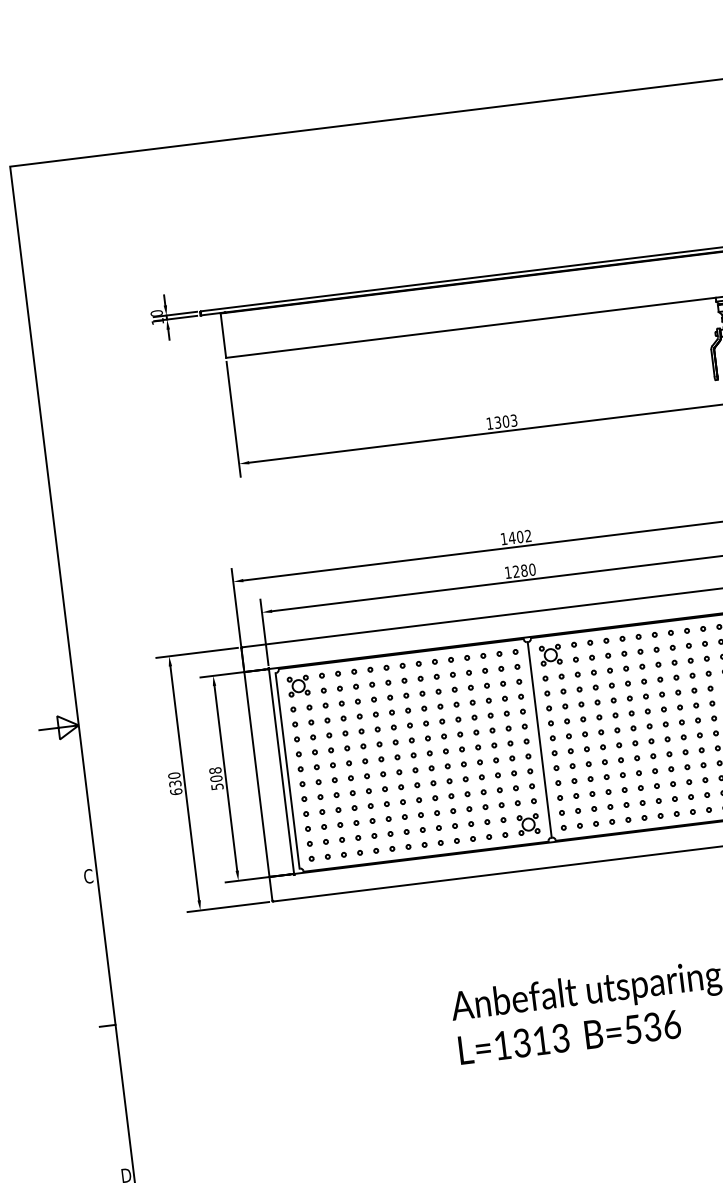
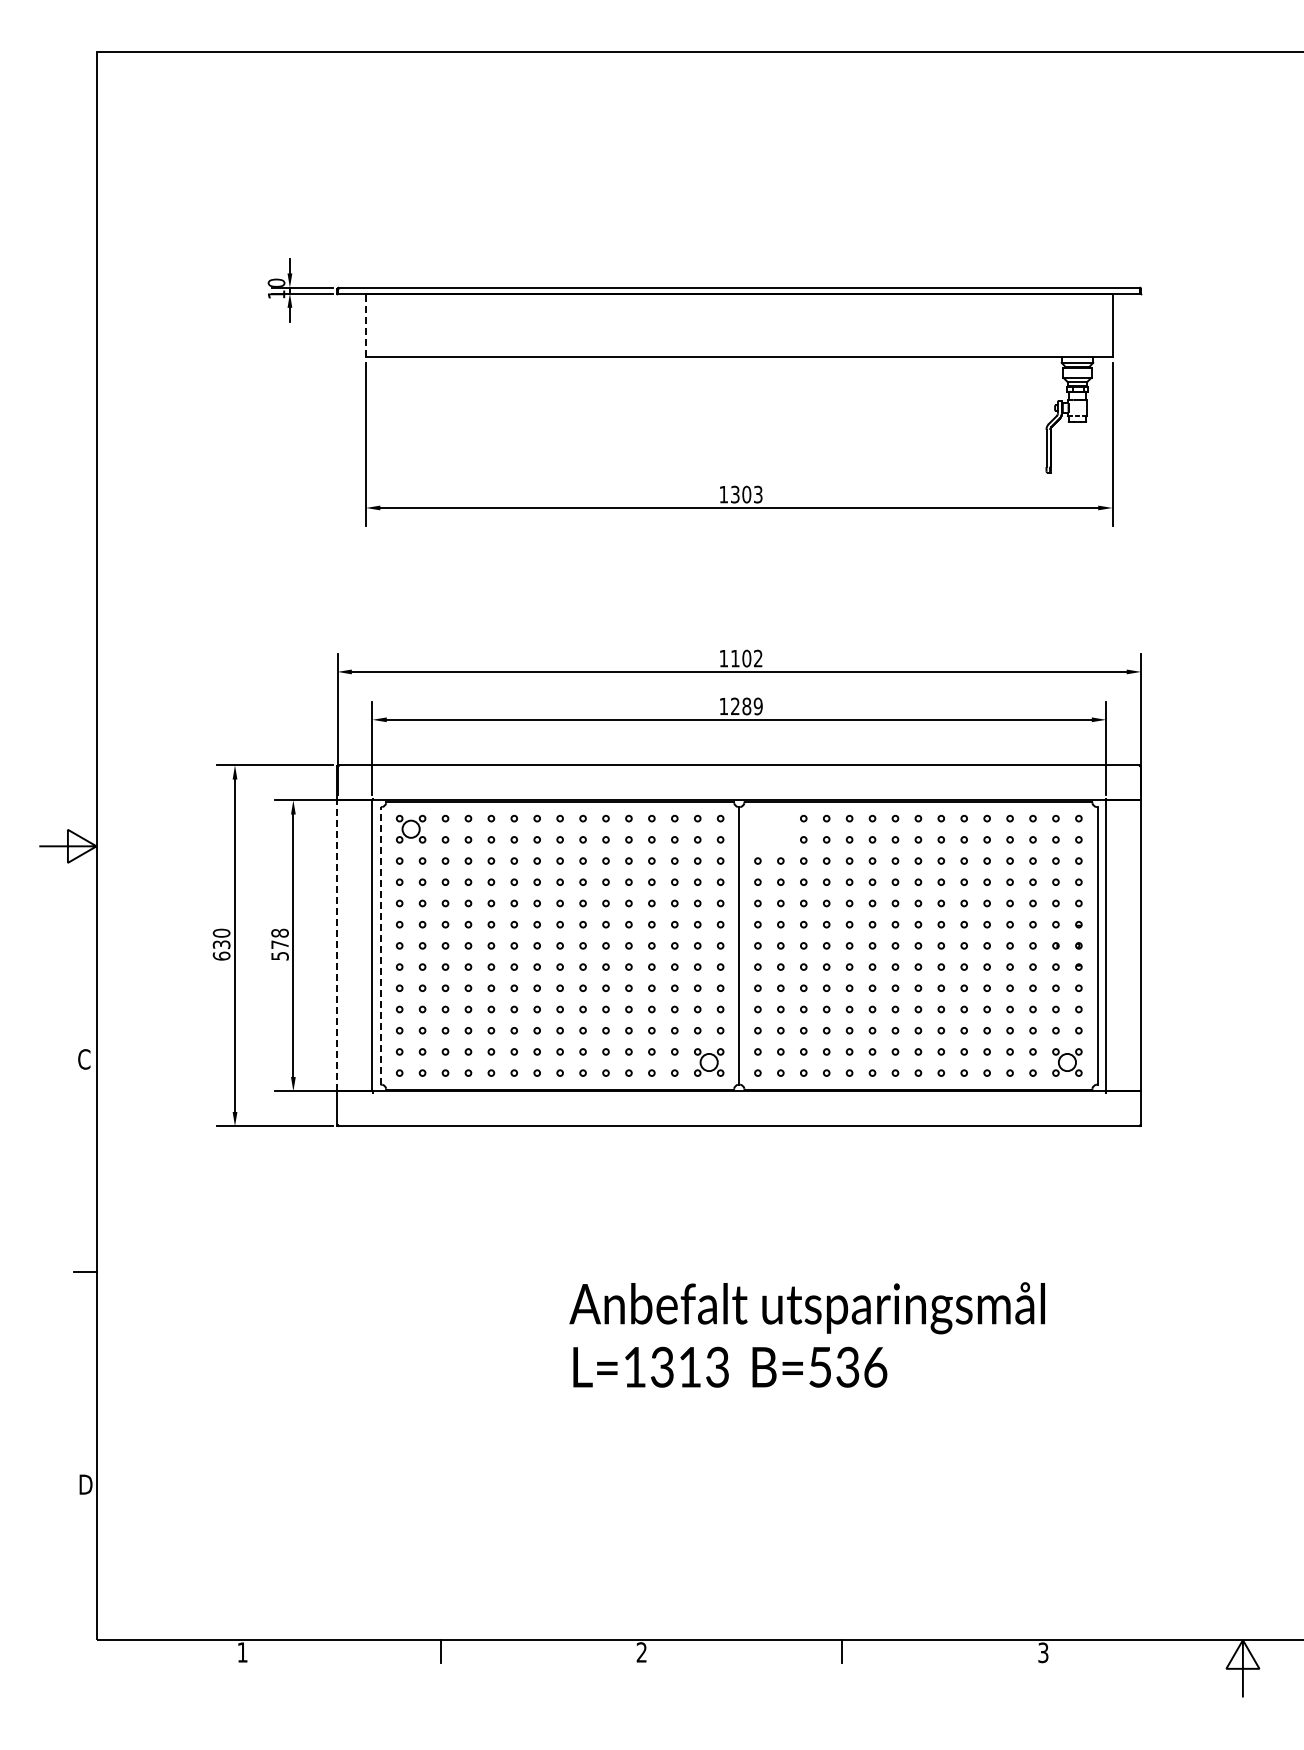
line: (223, 335) -> (366, 325), solid -> dashed
text: (512, 537) -> (735, 658), 1402 -> 1102
text: (531, 569) -> (757, 706), 1280 -> 1289
part: (550, 654) -> (769, 828), removed
line: (287, 770) -> (381, 945), solid -> dashed
line: (256, 774) -> (337, 945), solid -> dashed
text: (216, 778) -> (279, 944), 508 -> 578

